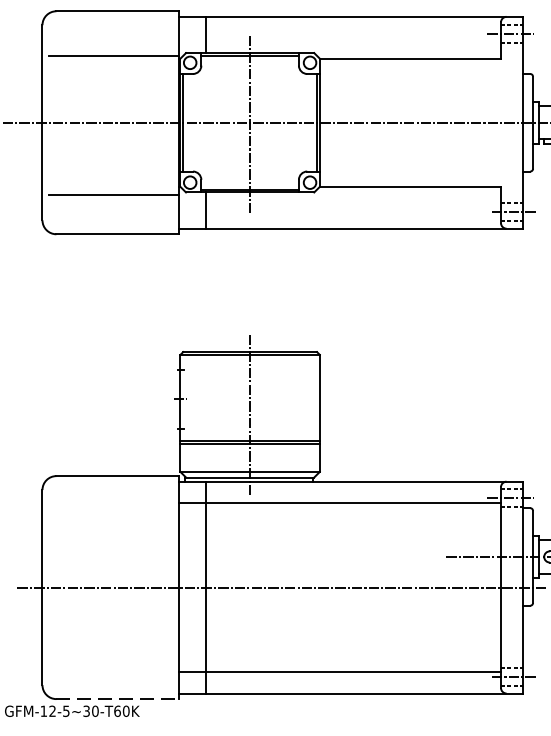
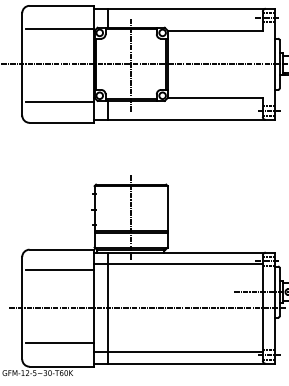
line: (113, 515) -> (59, 270), added
line: (113, 654) -> (59, 343), added
line: (119, 698) -> (62, 366), dashed -> solid

